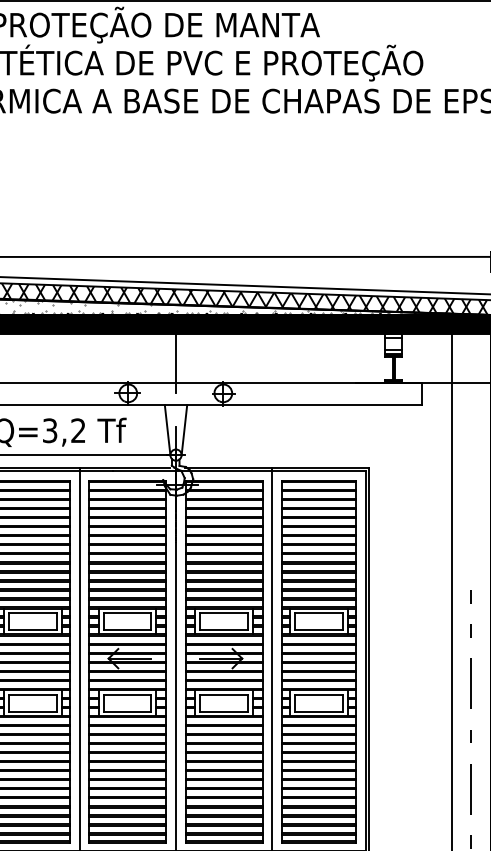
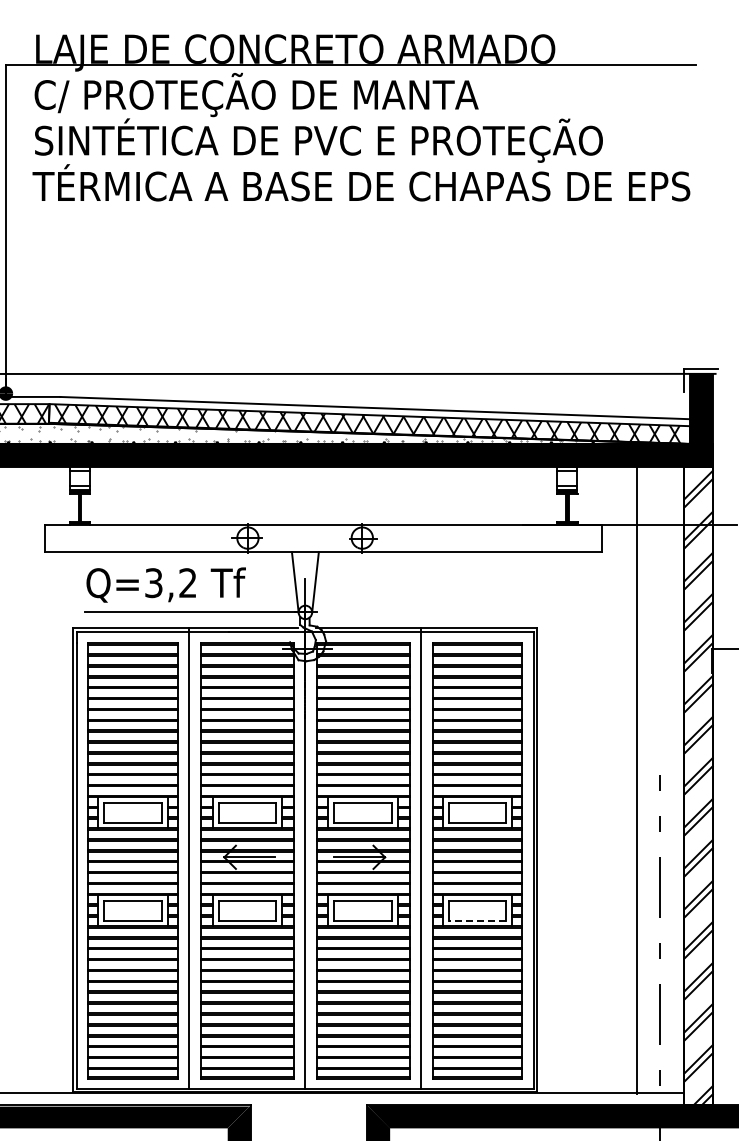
line: (176, 362) -> (305, 501), removed
line: (319, 711) -> (477, 921), solid -> dashed

